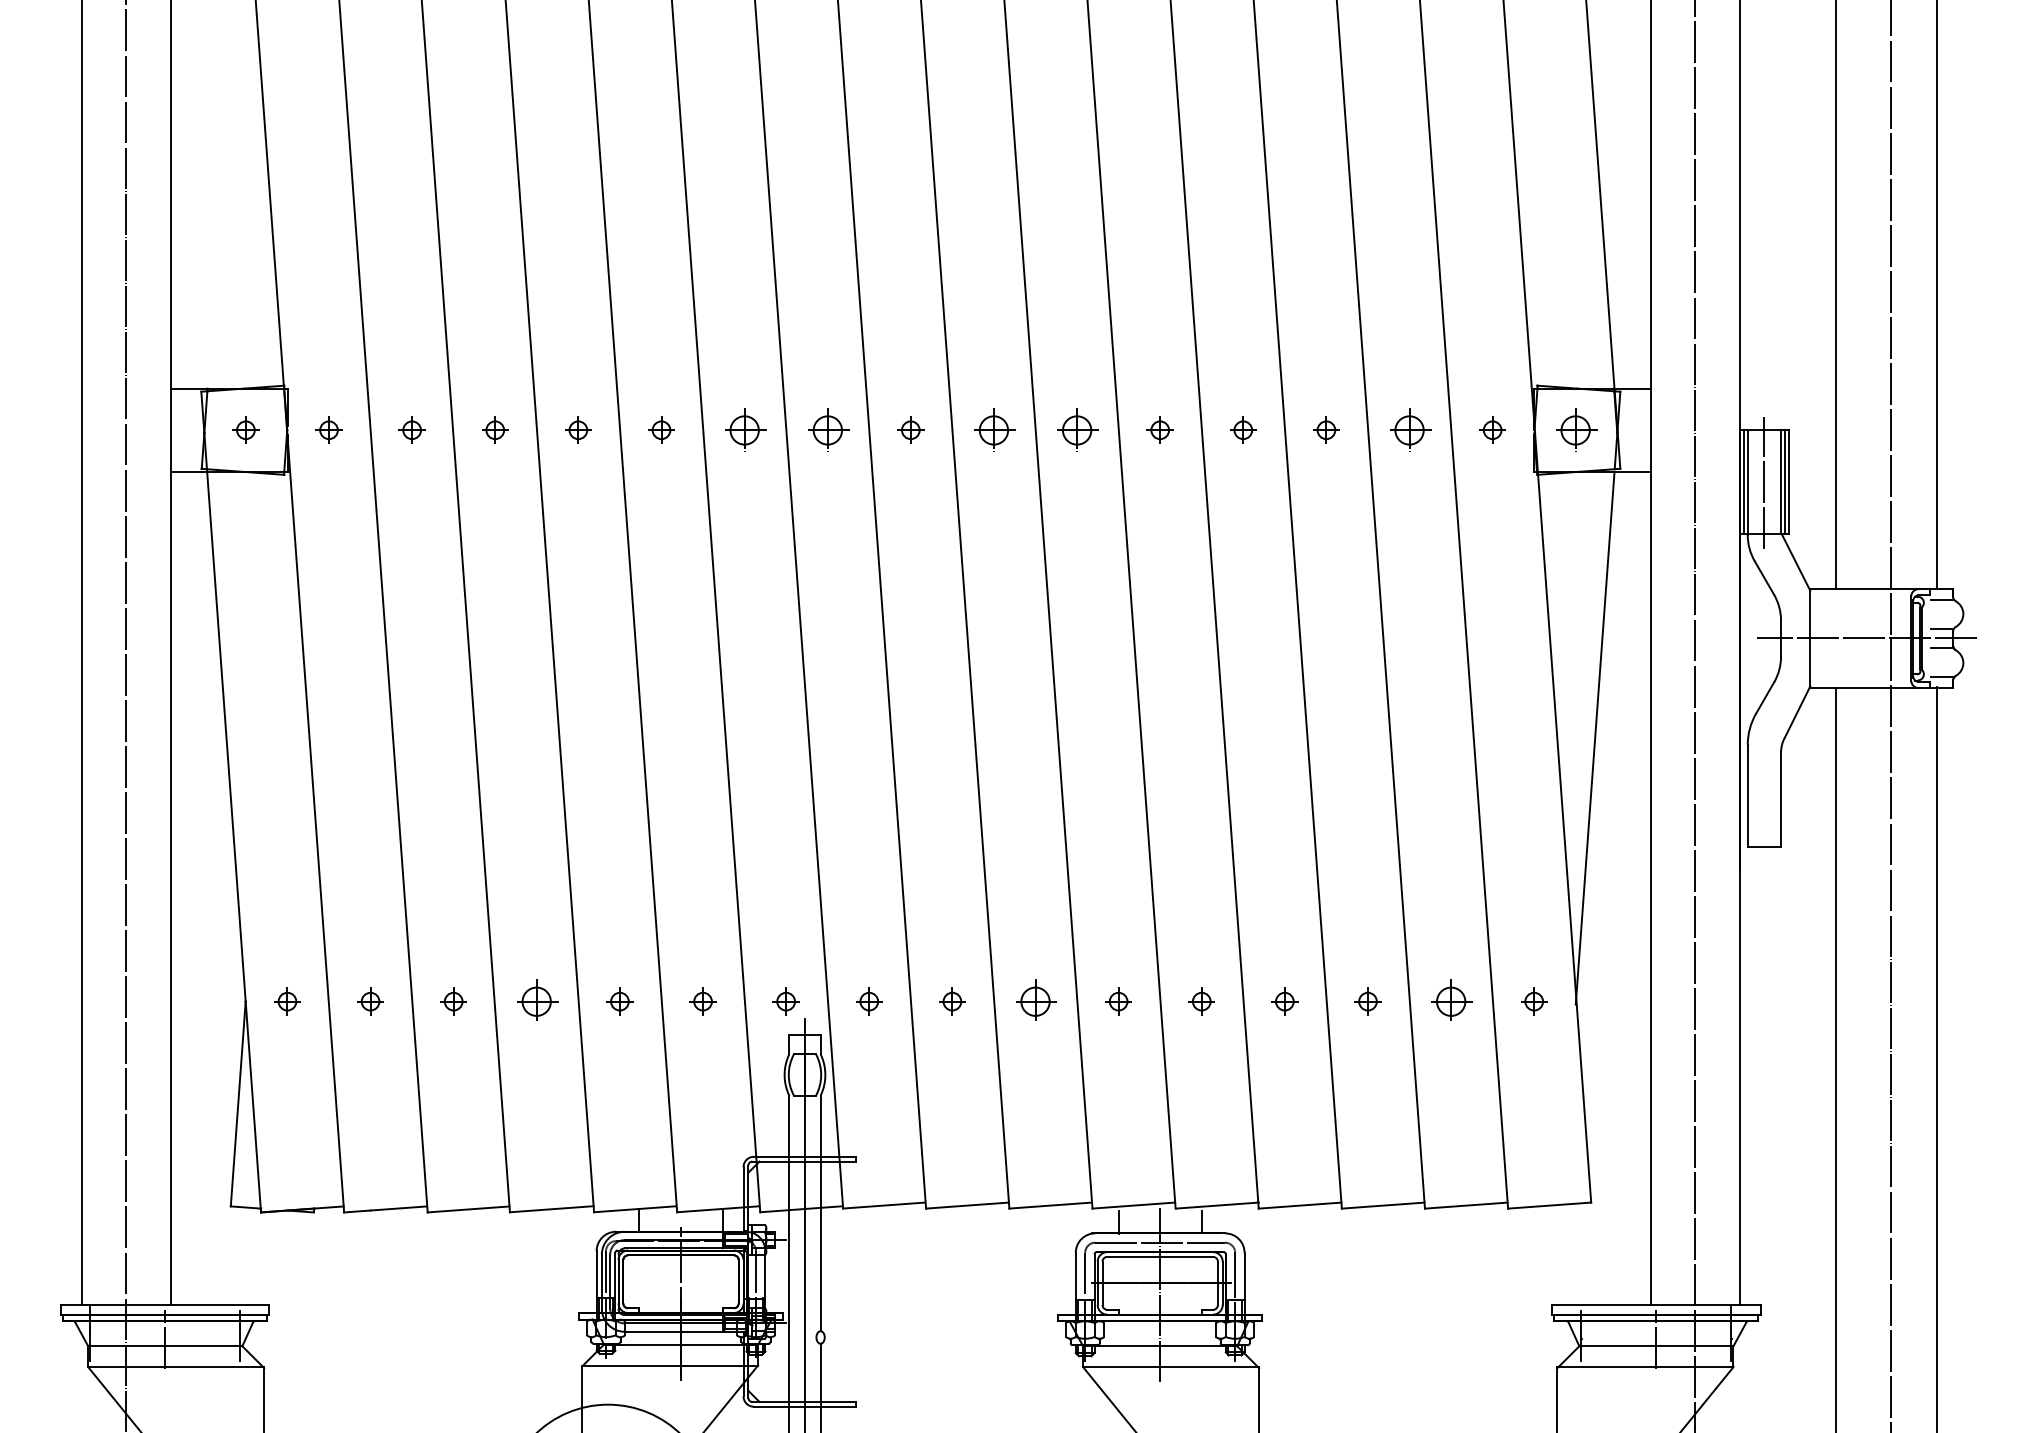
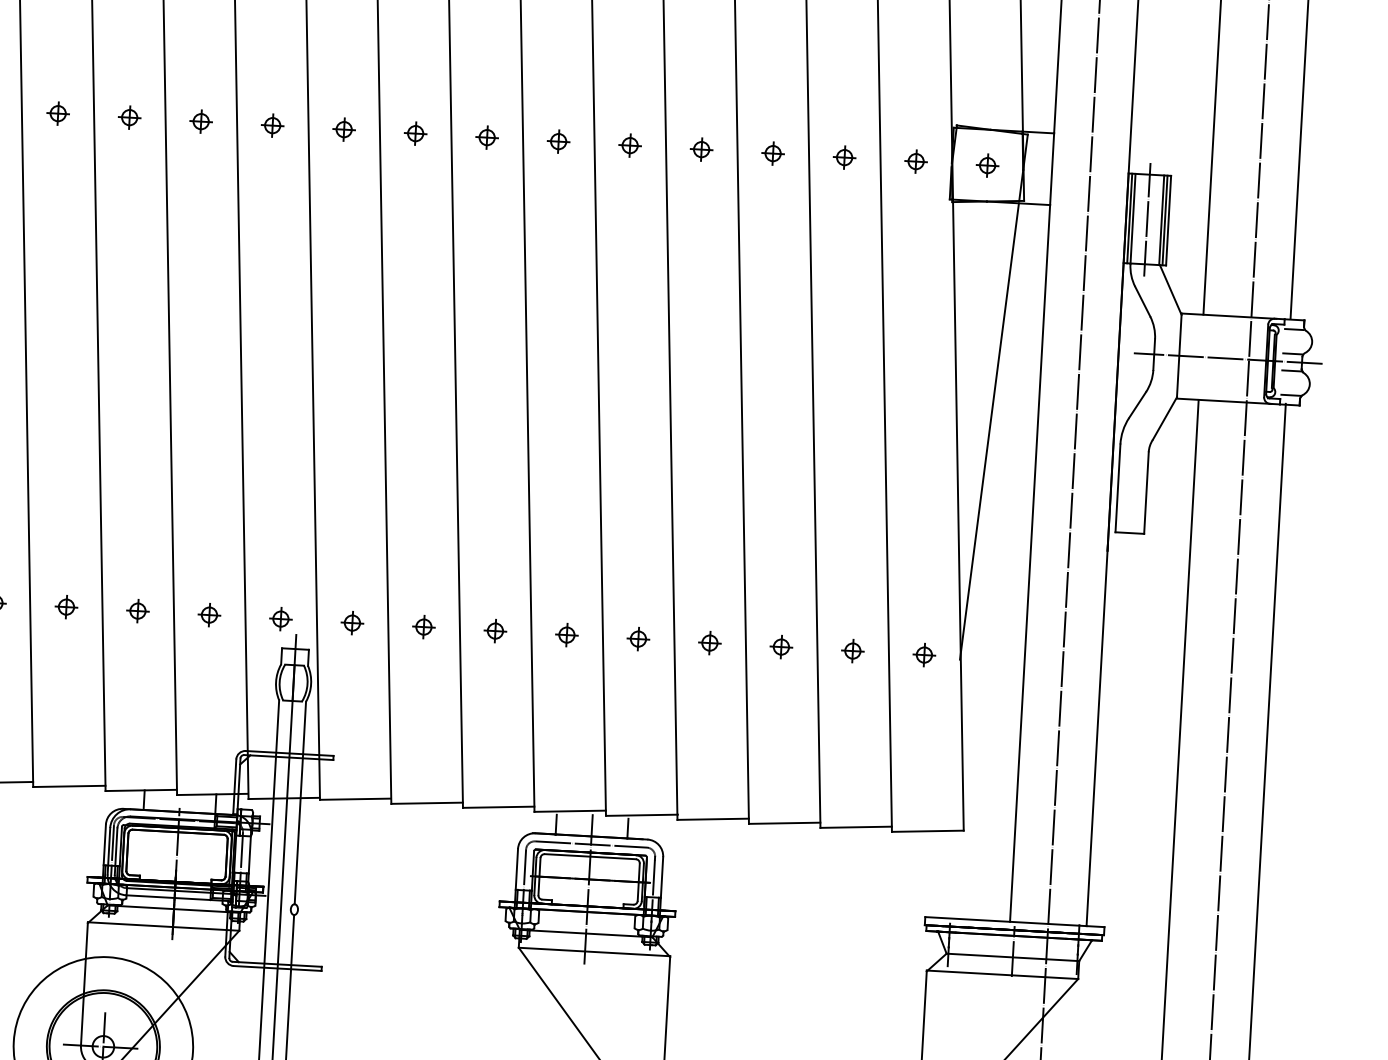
part: (744, 429) -> (272, 124), size x0.62
part: (827, 429) -> (344, 128), size x0.62
part: (993, 429) -> (486, 136), size x0.62
part: (1076, 429) -> (558, 140), size x0.62
part: (1409, 429) -> (844, 156), size x0.62
part: (1575, 429) -> (987, 164), size x0.62
part: (536, 1001) -> (66, 606), size x0.62
part: (1035, 1001) -> (495, 630), size x0.62
part: (1450, 1001) -> (852, 650), size x0.62

